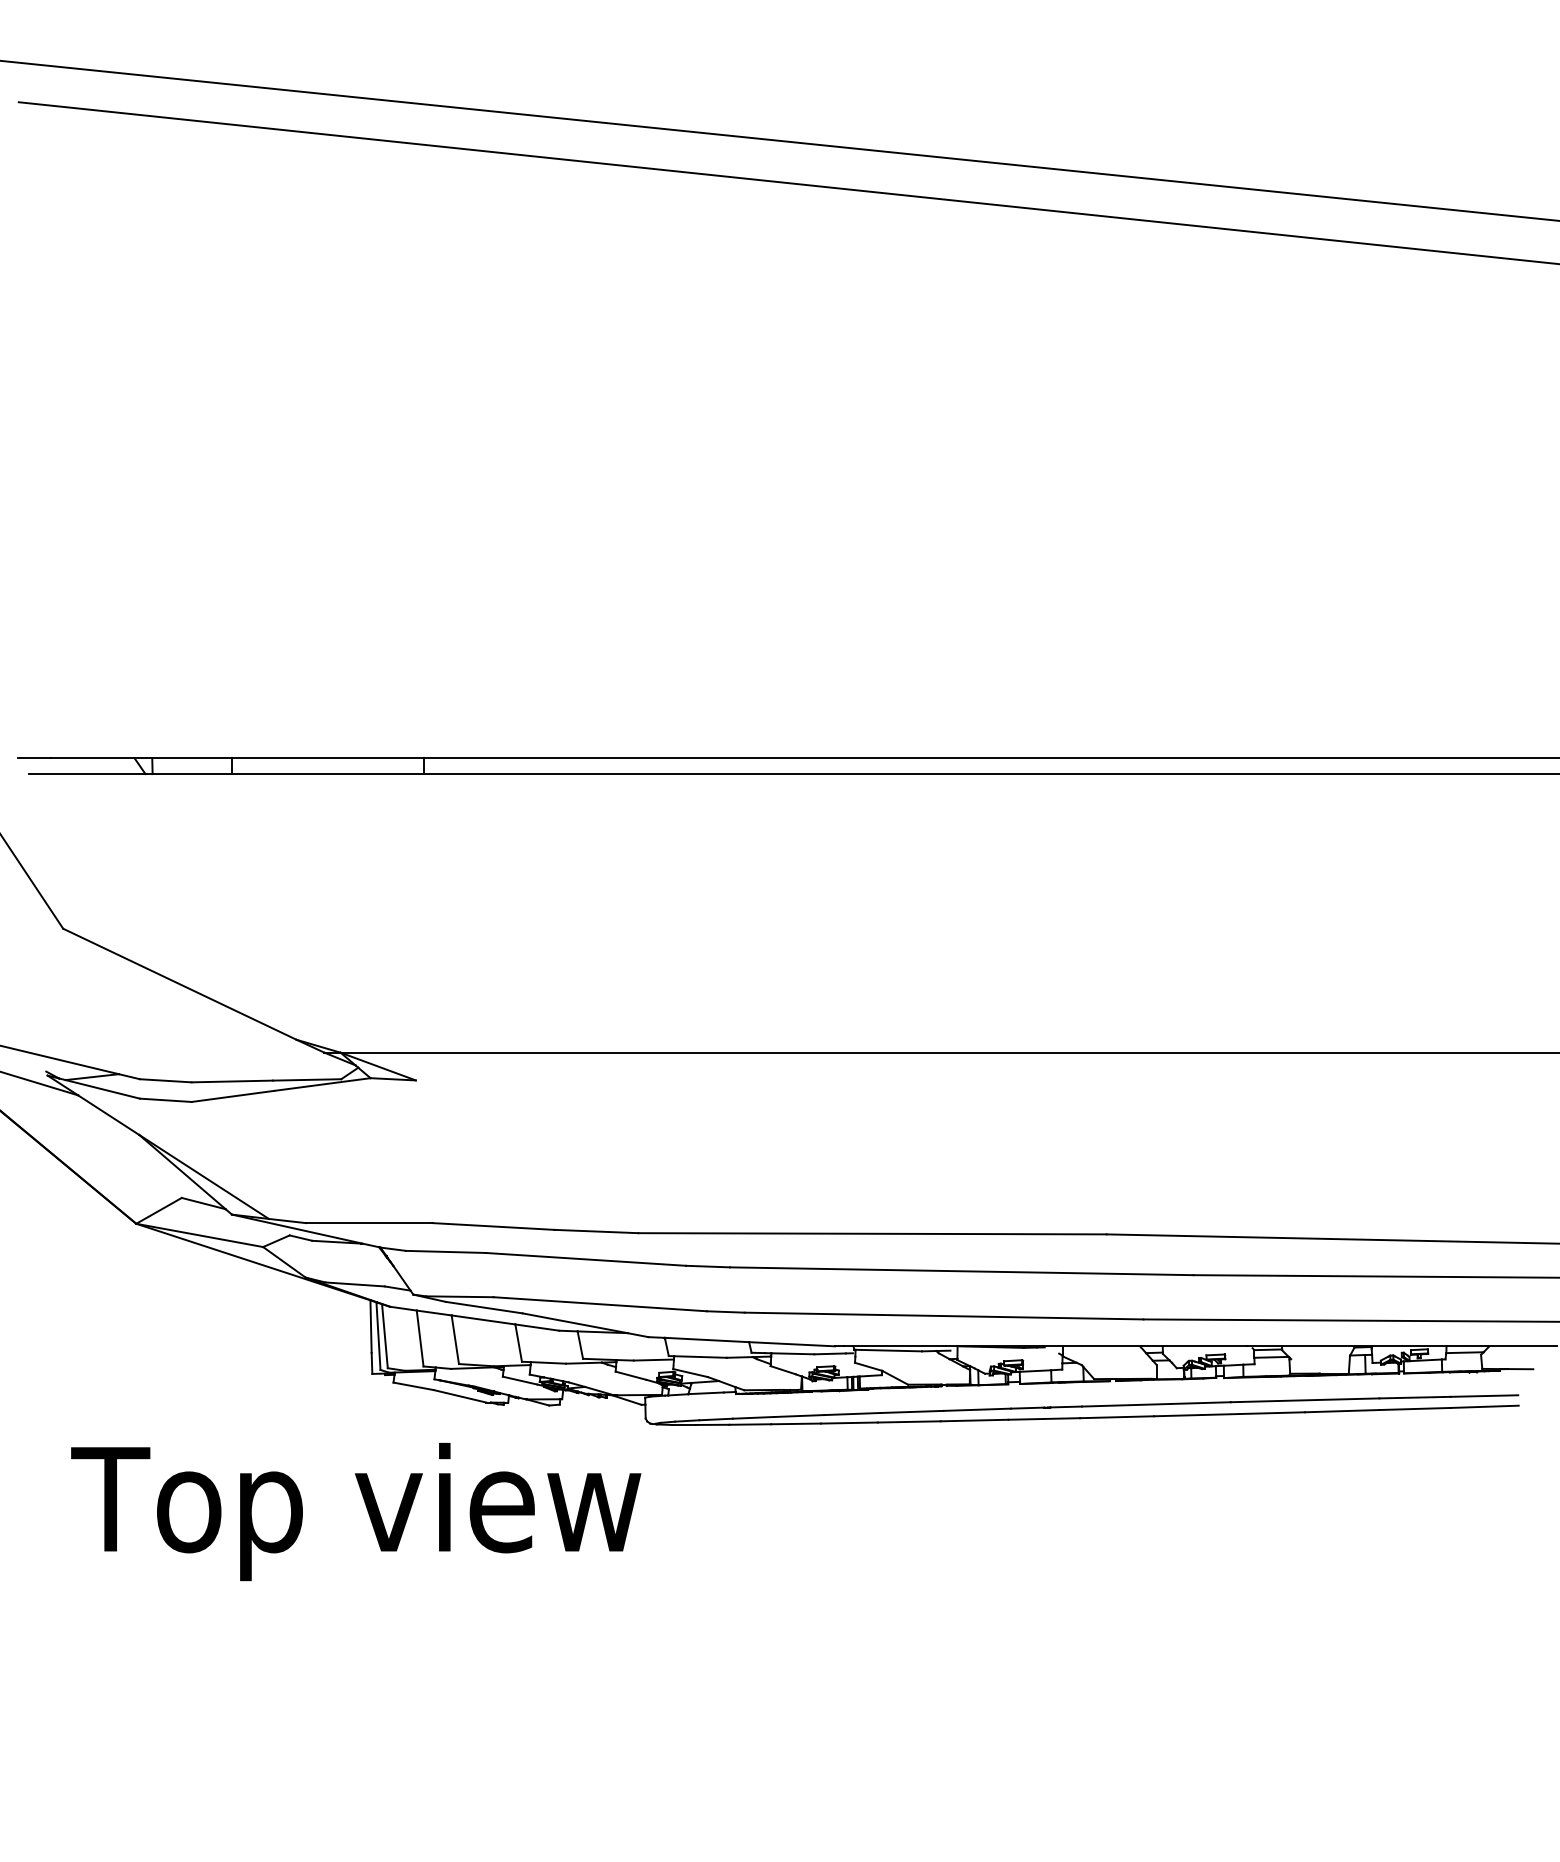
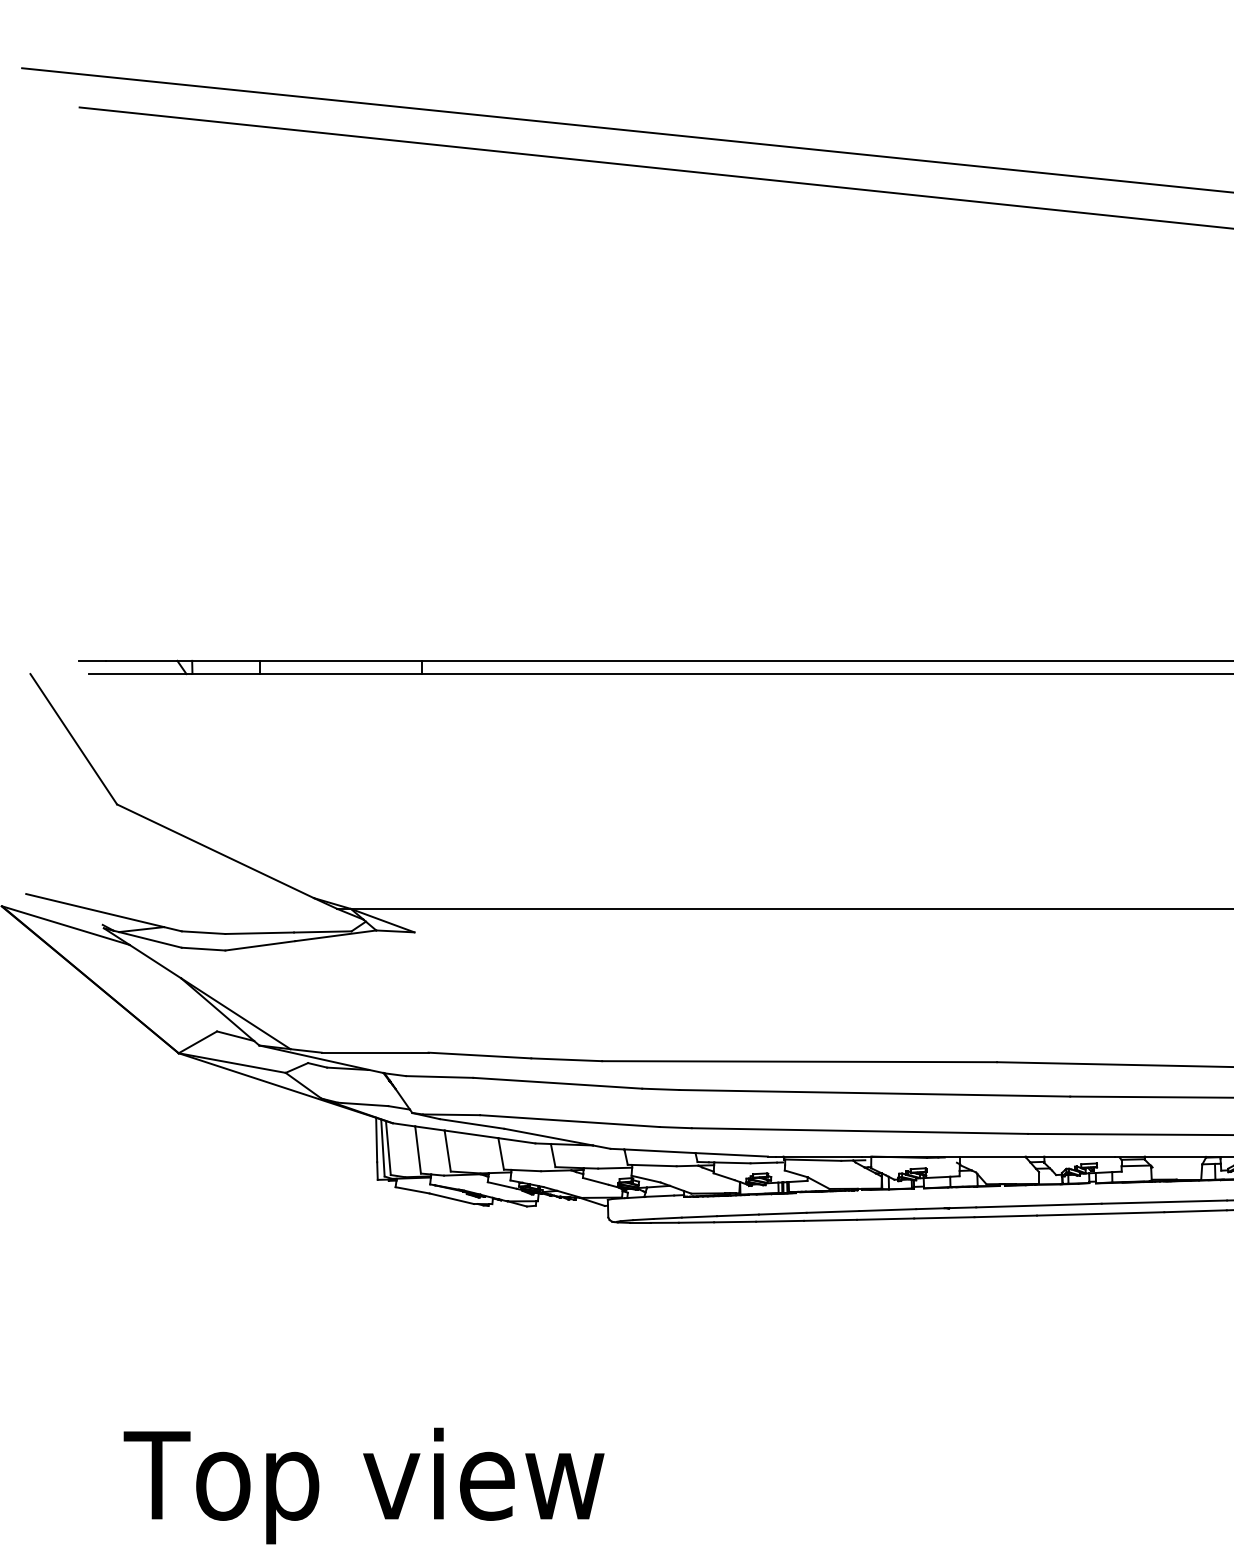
text: (356, 1512) -> (364, 1486), moved

